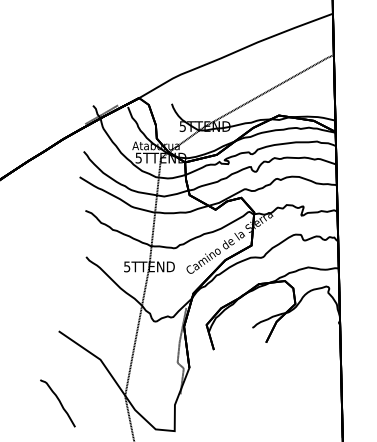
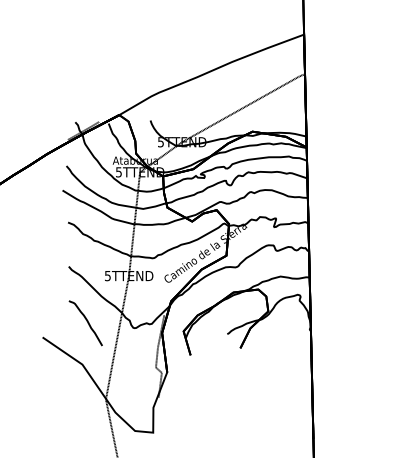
curve: (59, 403) -> (87, 323), moved

